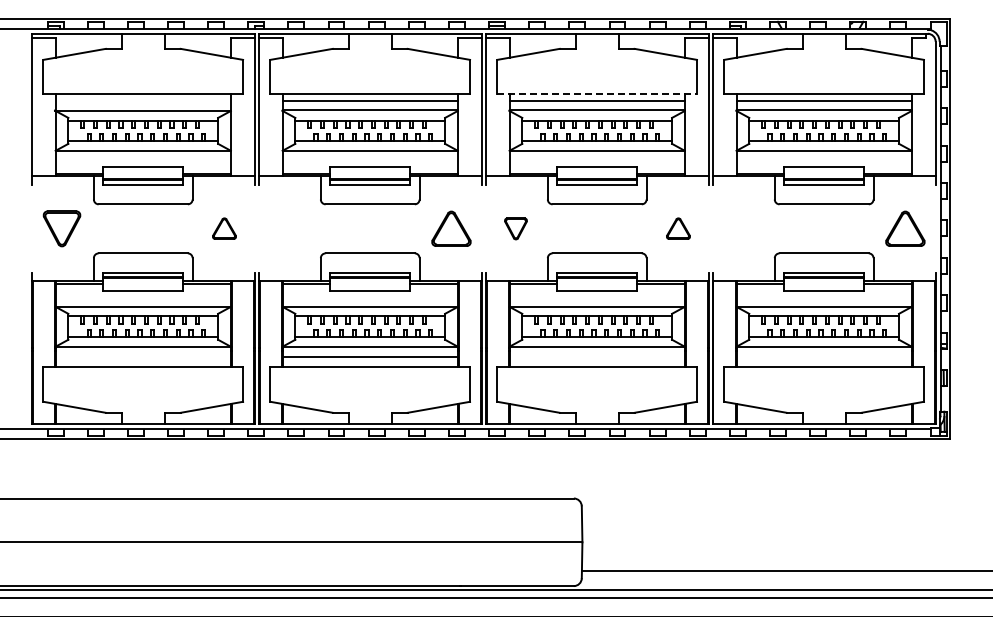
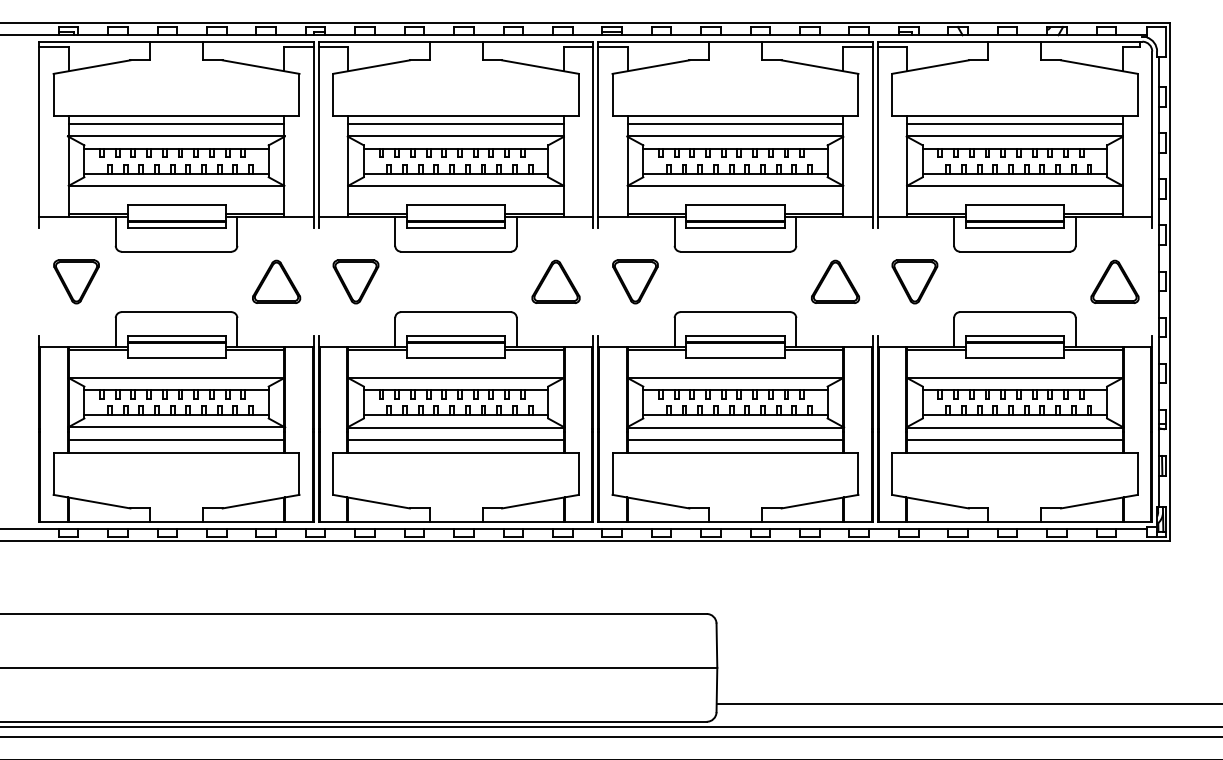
line: (597, 94) -> (735, 116), dashed -> solid
line: (142, 100) -> (175, 123), added
part: (224, 228) -> (276, 281), size x1.67
part: (288, 228) -> (355, 281), added
part: (515, 228) -> (634, 281), size x1.67
part: (678, 228) -> (835, 281), size x1.67
part: (742, 228) -> (914, 281), added
line: (142, 357) -> (175, 440), added
line: (596, 357) -> (734, 440), added
line: (823, 357) -> (1014, 440), added

